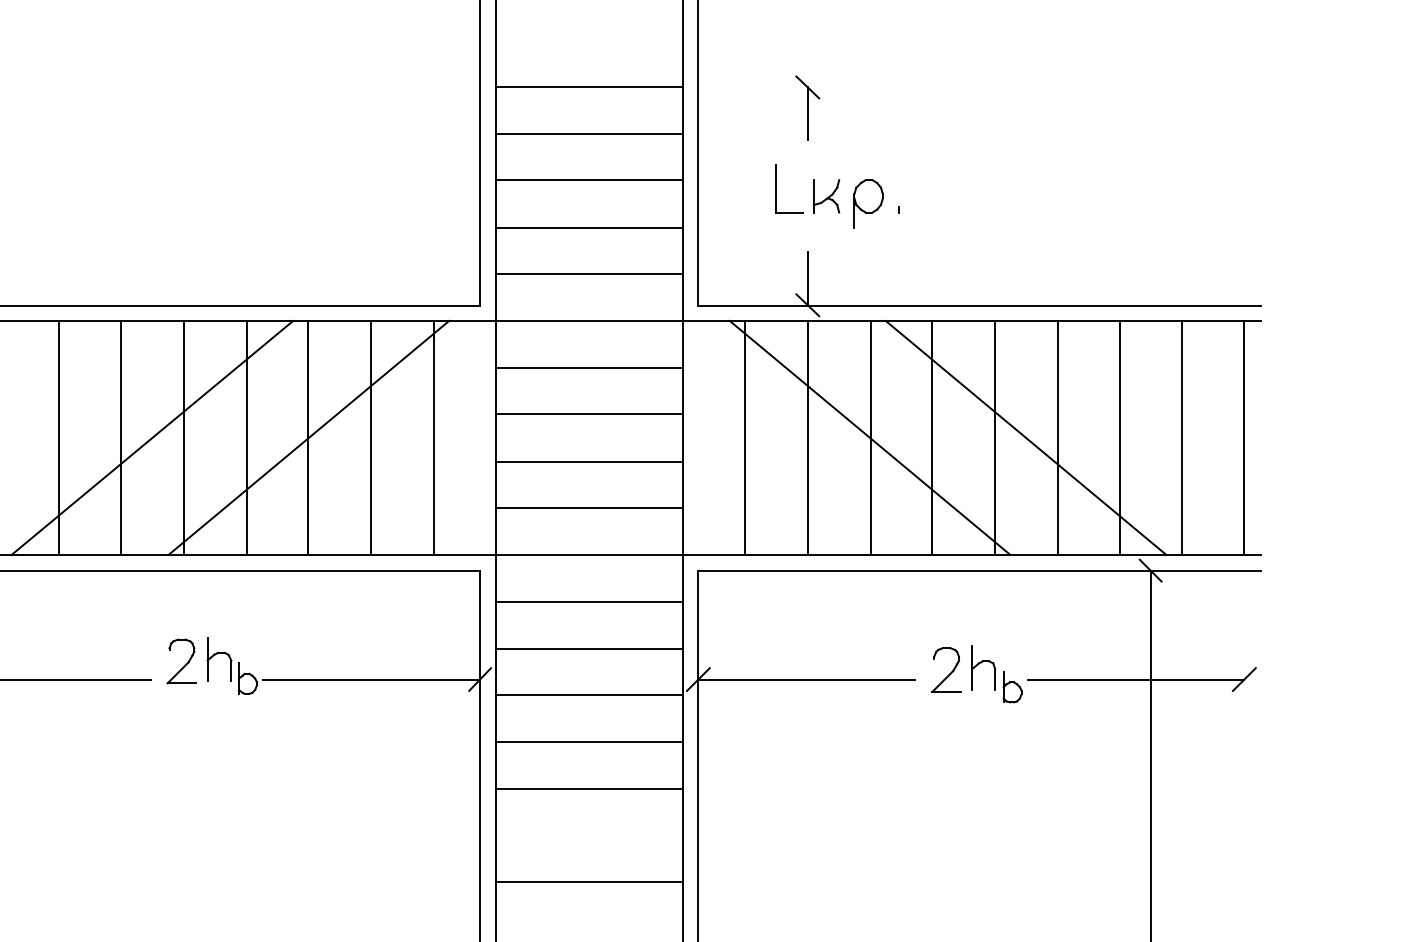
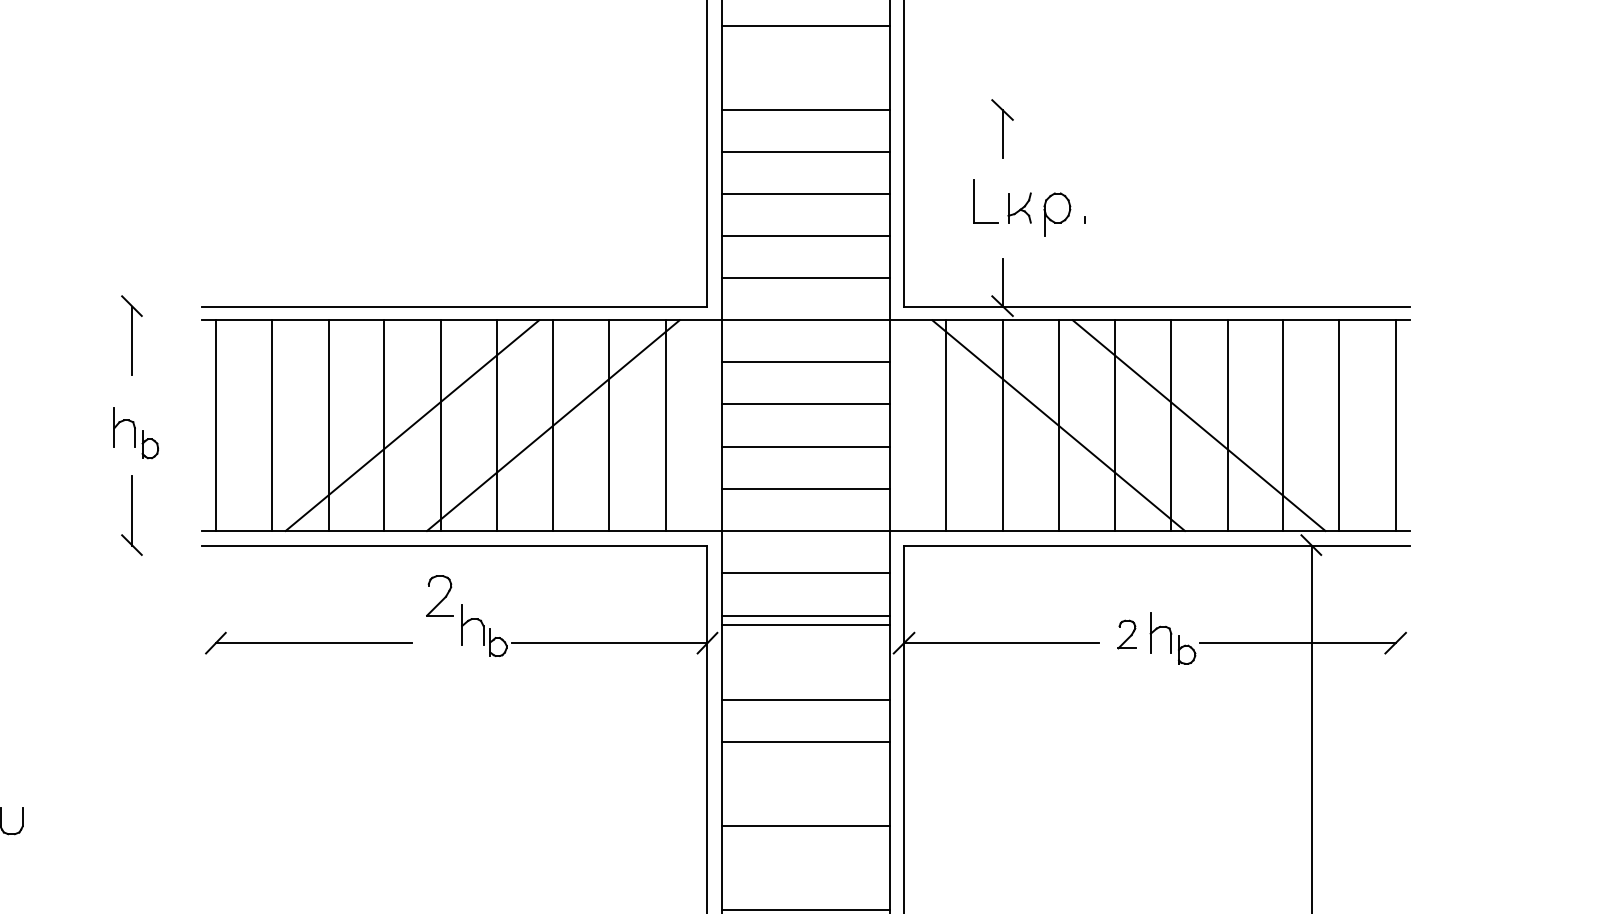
part: (181, 661) -> (439, 595), moved
part: (945, 669) -> (1126, 634), size x0.7
line: (588, 694) -> (805, 624), moved

